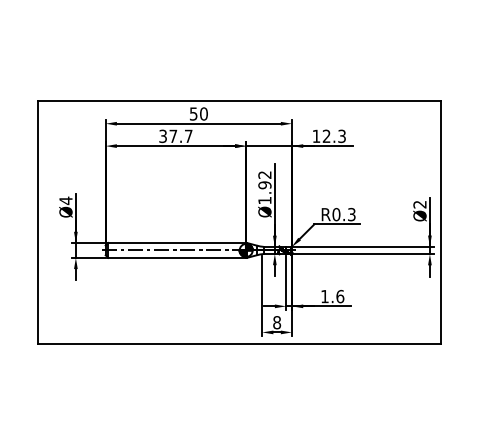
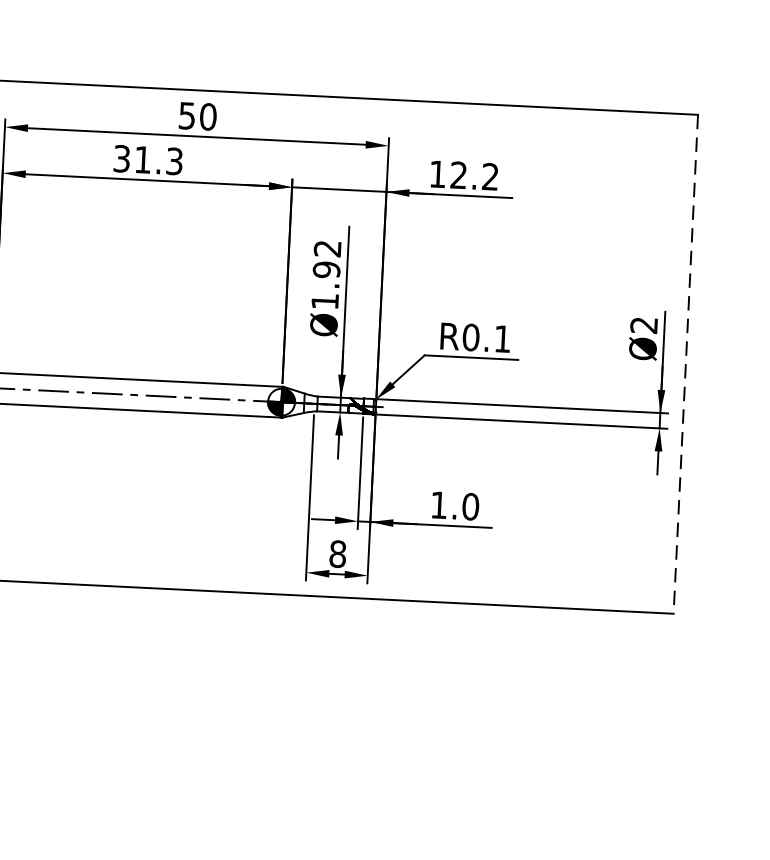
text: (180, 136) -> (157, 160), 37.7 -> 31.3
text: (341, 136) -> (489, 177), 12.3 -> 12.2
text: (351, 214) -> (502, 338), R0.3 -> R0.1
line: (441, 222) -> (686, 364), solid -> dashed
text: (340, 295) -> (471, 504), 1.6 -> 1.0

